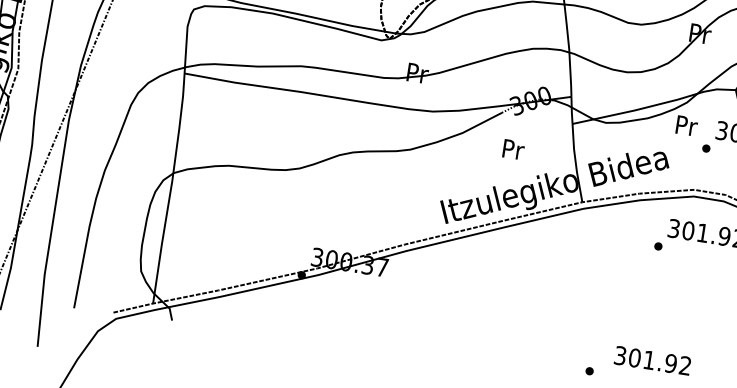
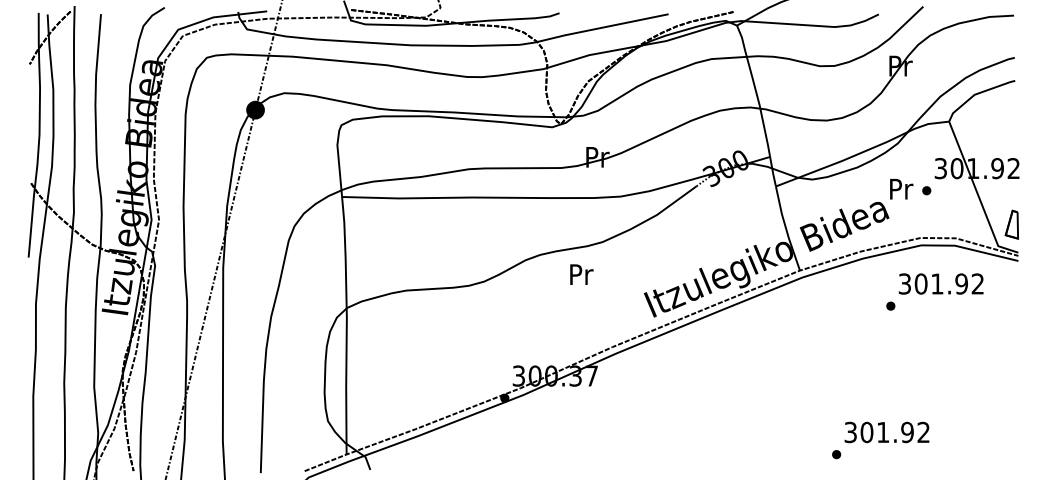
text: (686, 126) -> (901, 189), moved
text: (513, 149) -> (581, 274), moved
text: (652, 360) -> (886, 432), moved

